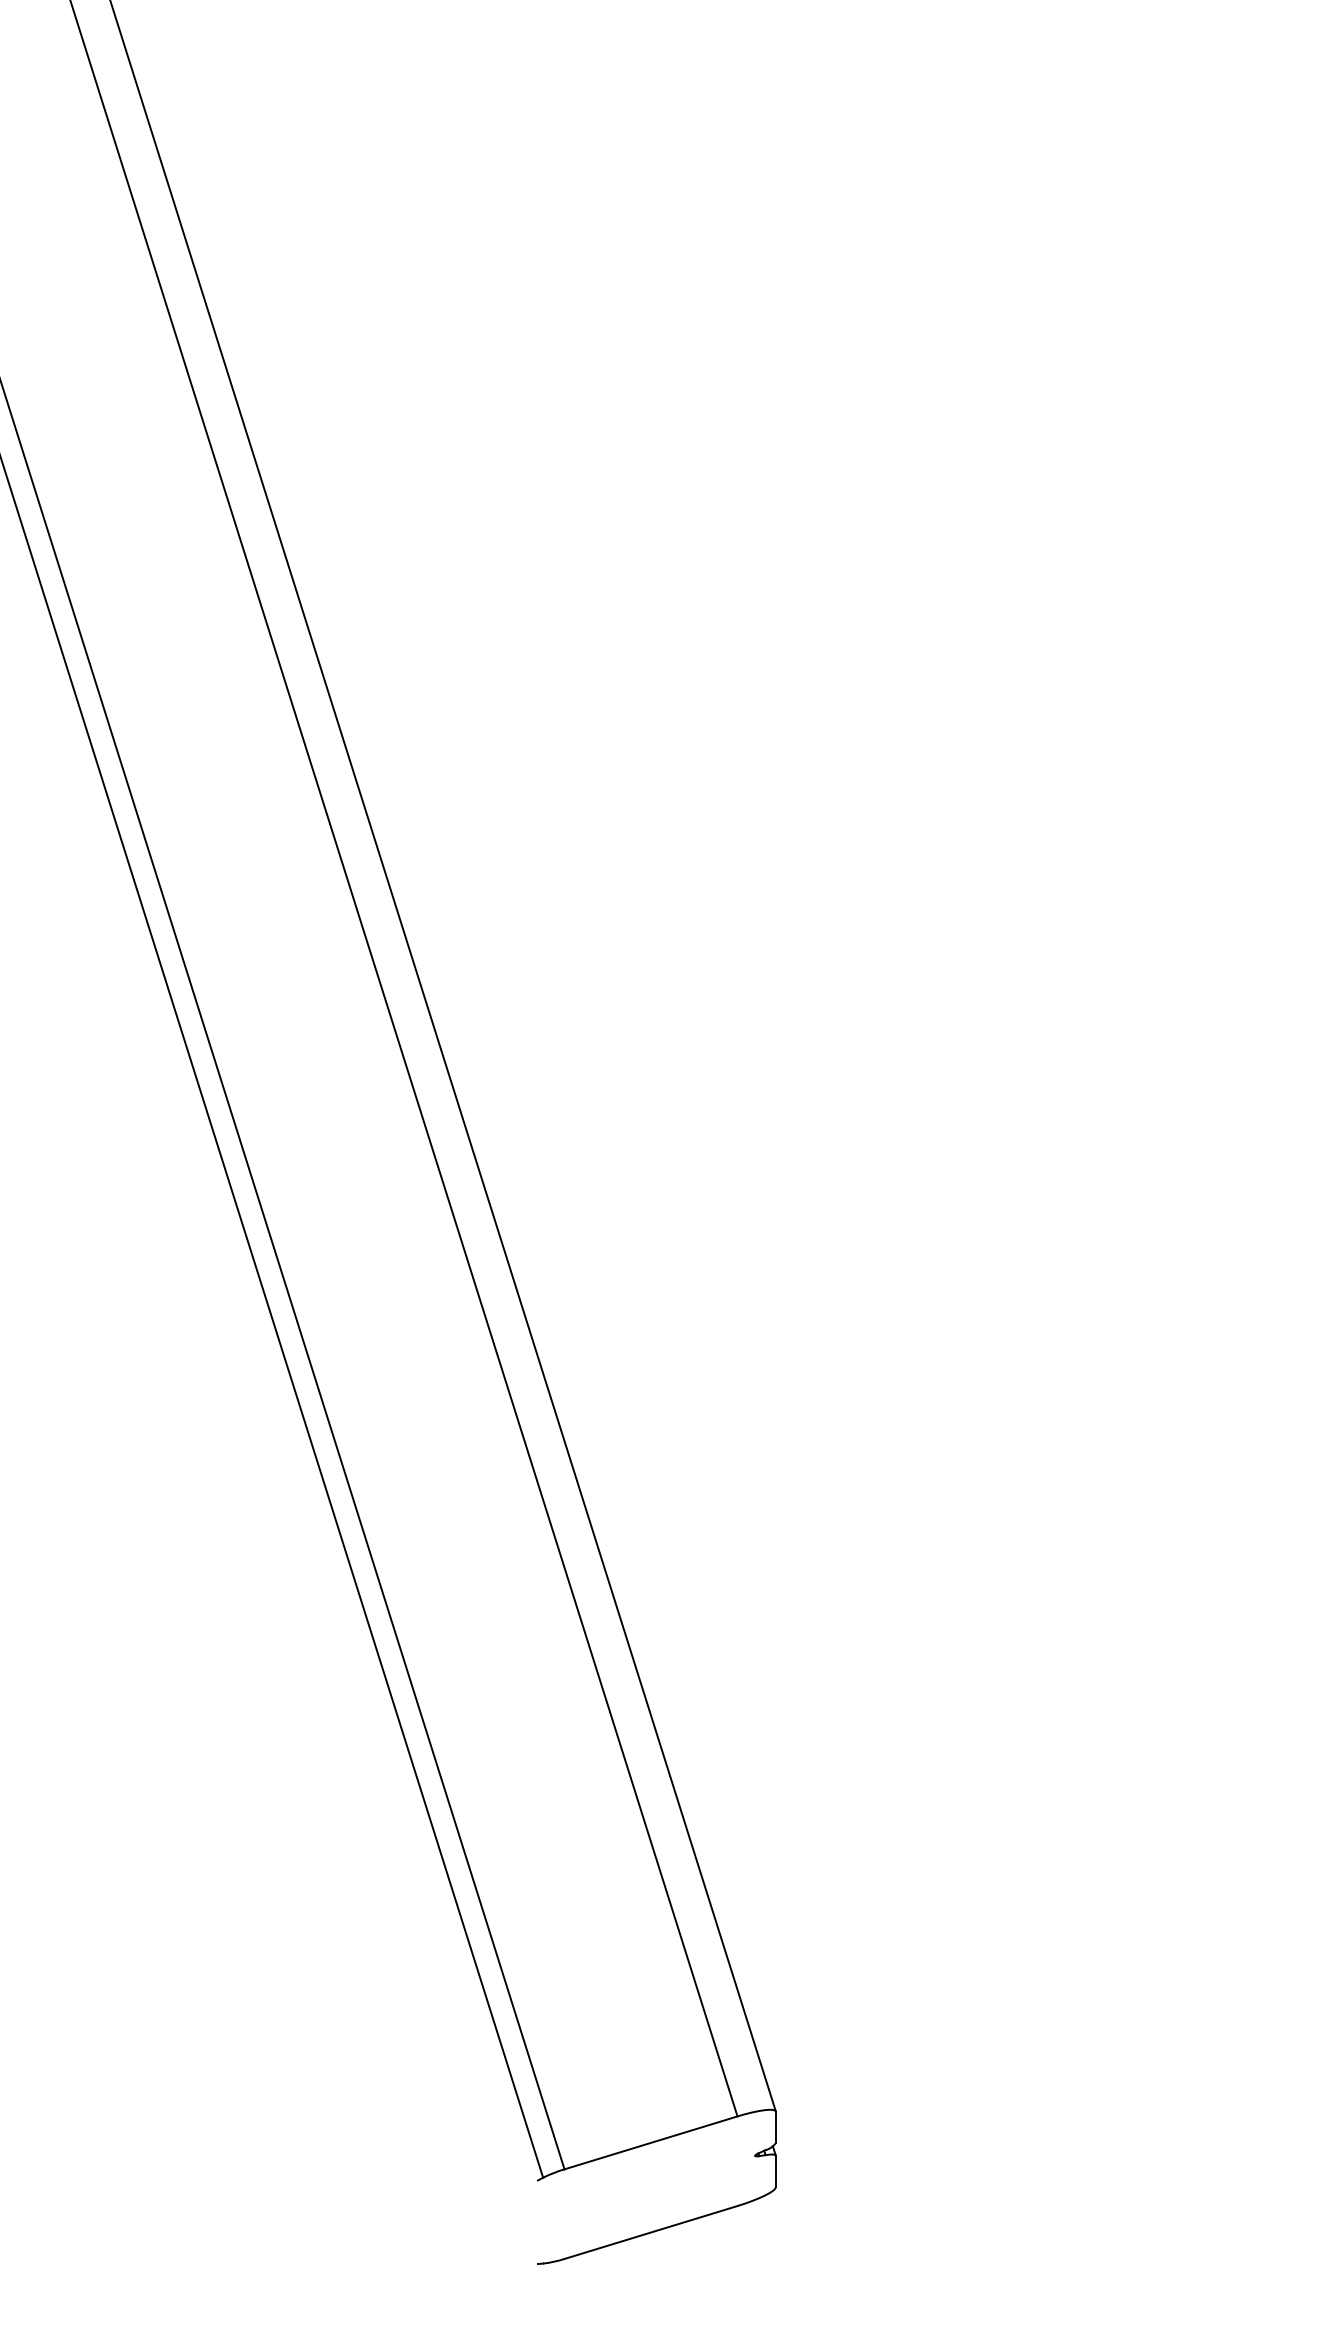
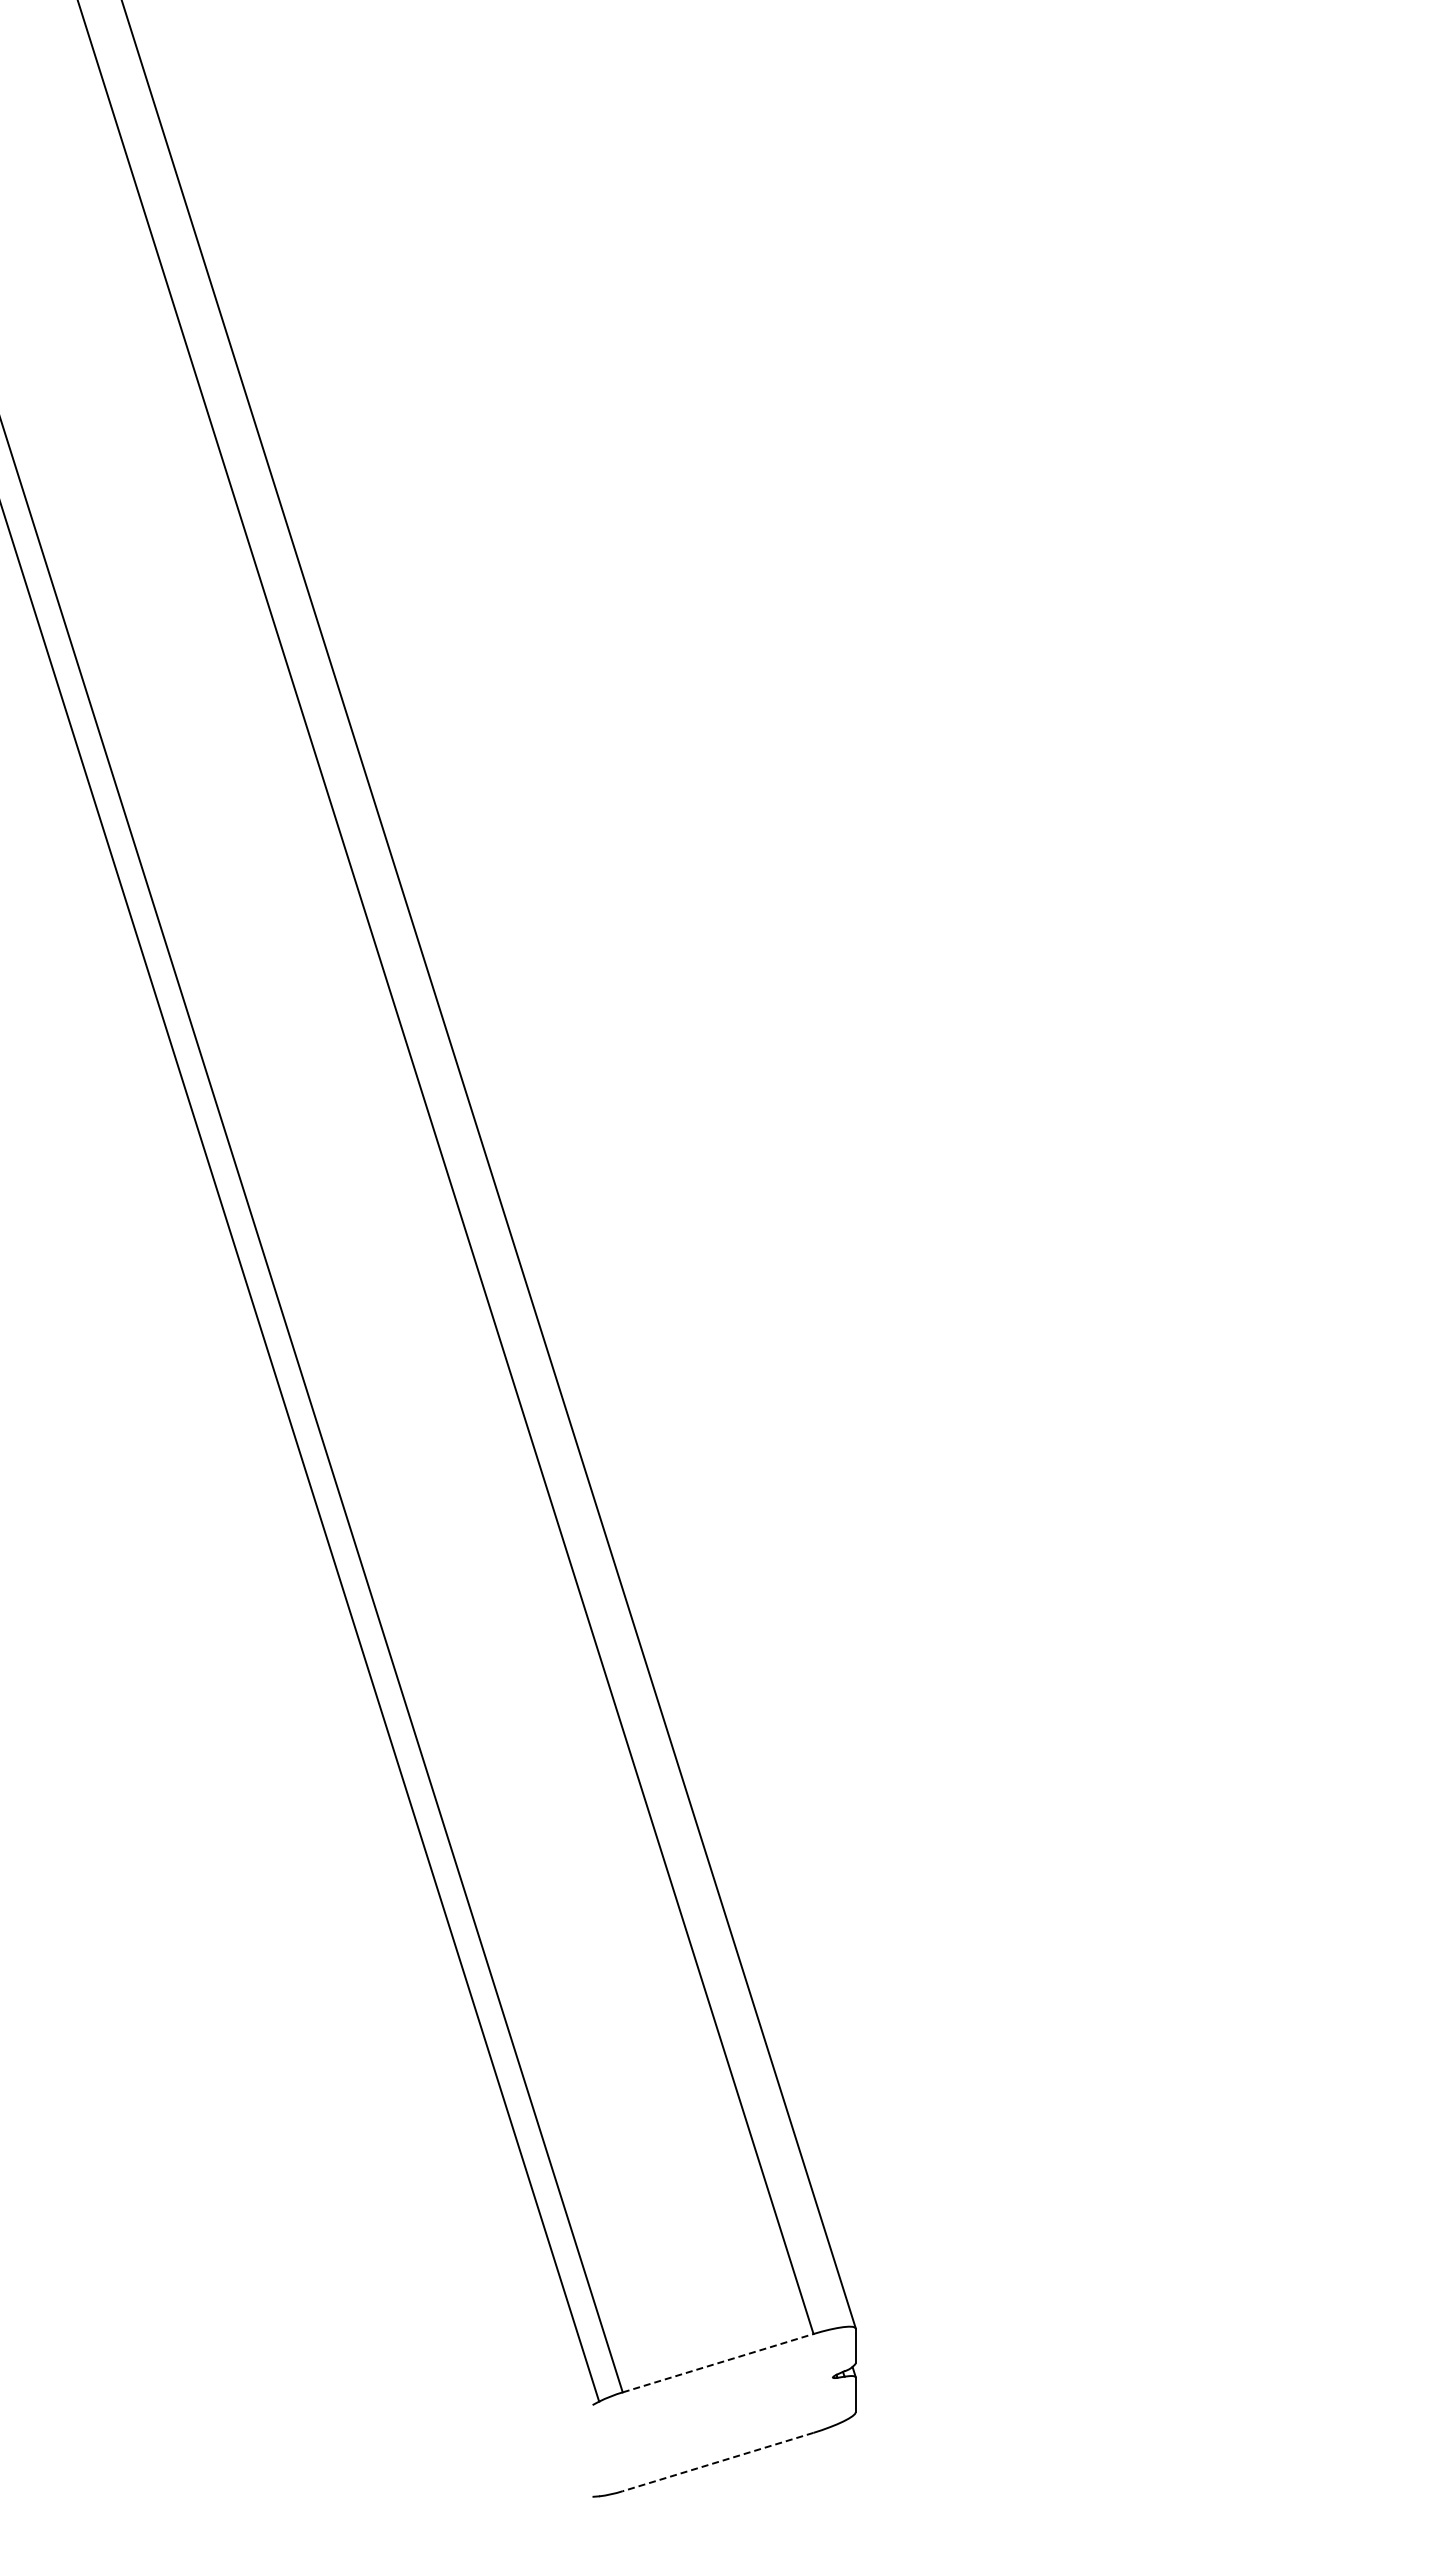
line: (651, 2143) -> (718, 2363), solid -> dashed
line: (651, 2232) -> (718, 2462), solid -> dashed

